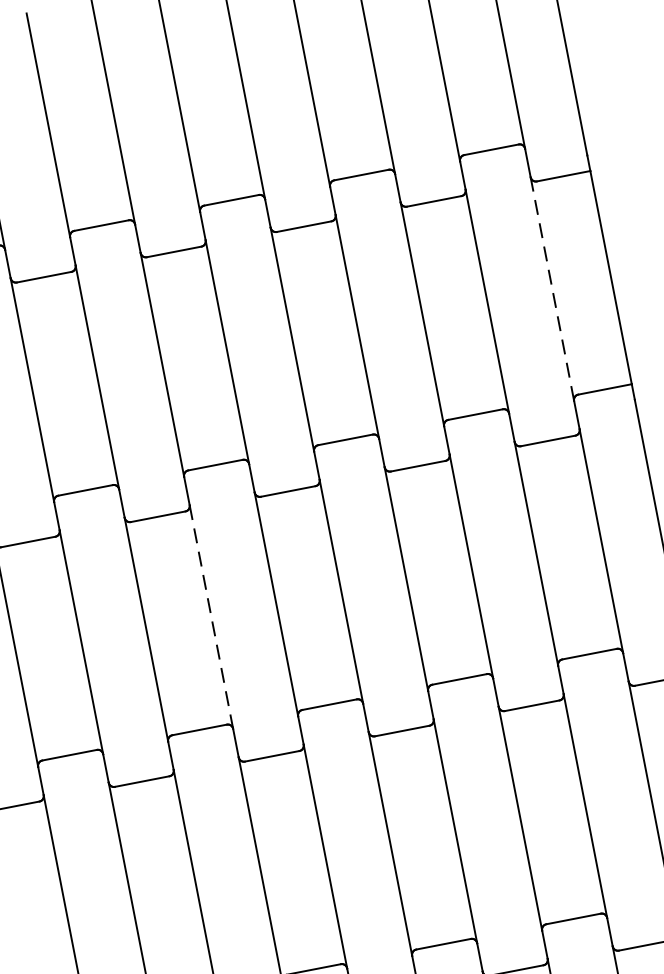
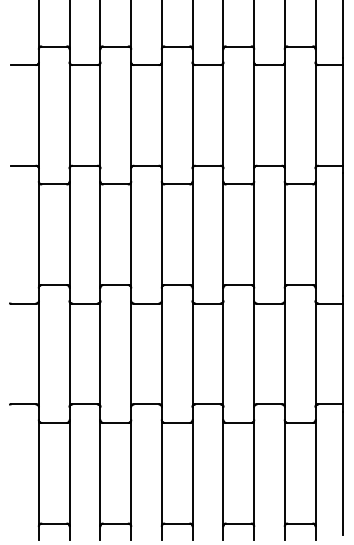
line: (552, 289) -> (315, 115), dashed -> solid
line: (212, 616) -> (131, 234), dashed -> solid

